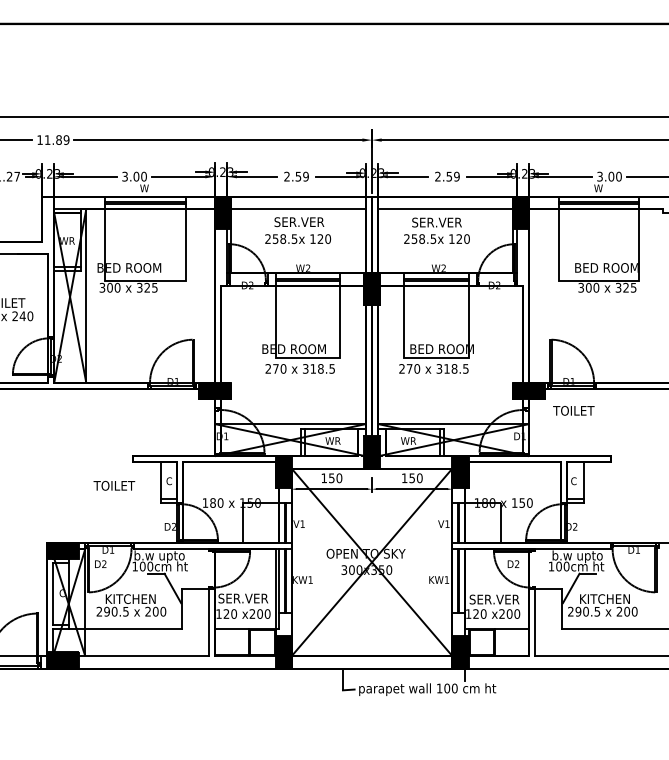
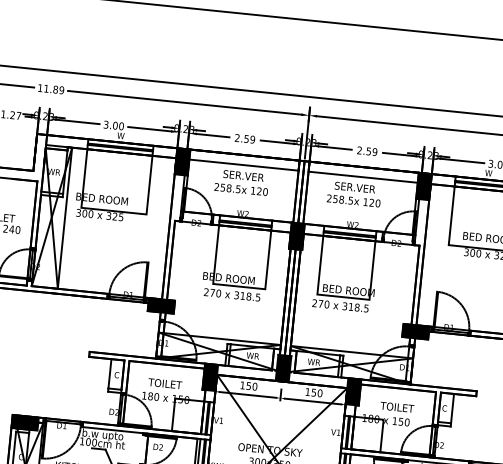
text: (573, 410) -> (397, 407), moved
text: (114, 485) -> (165, 383), moved
text: (100, 563) -> (158, 446), moved

